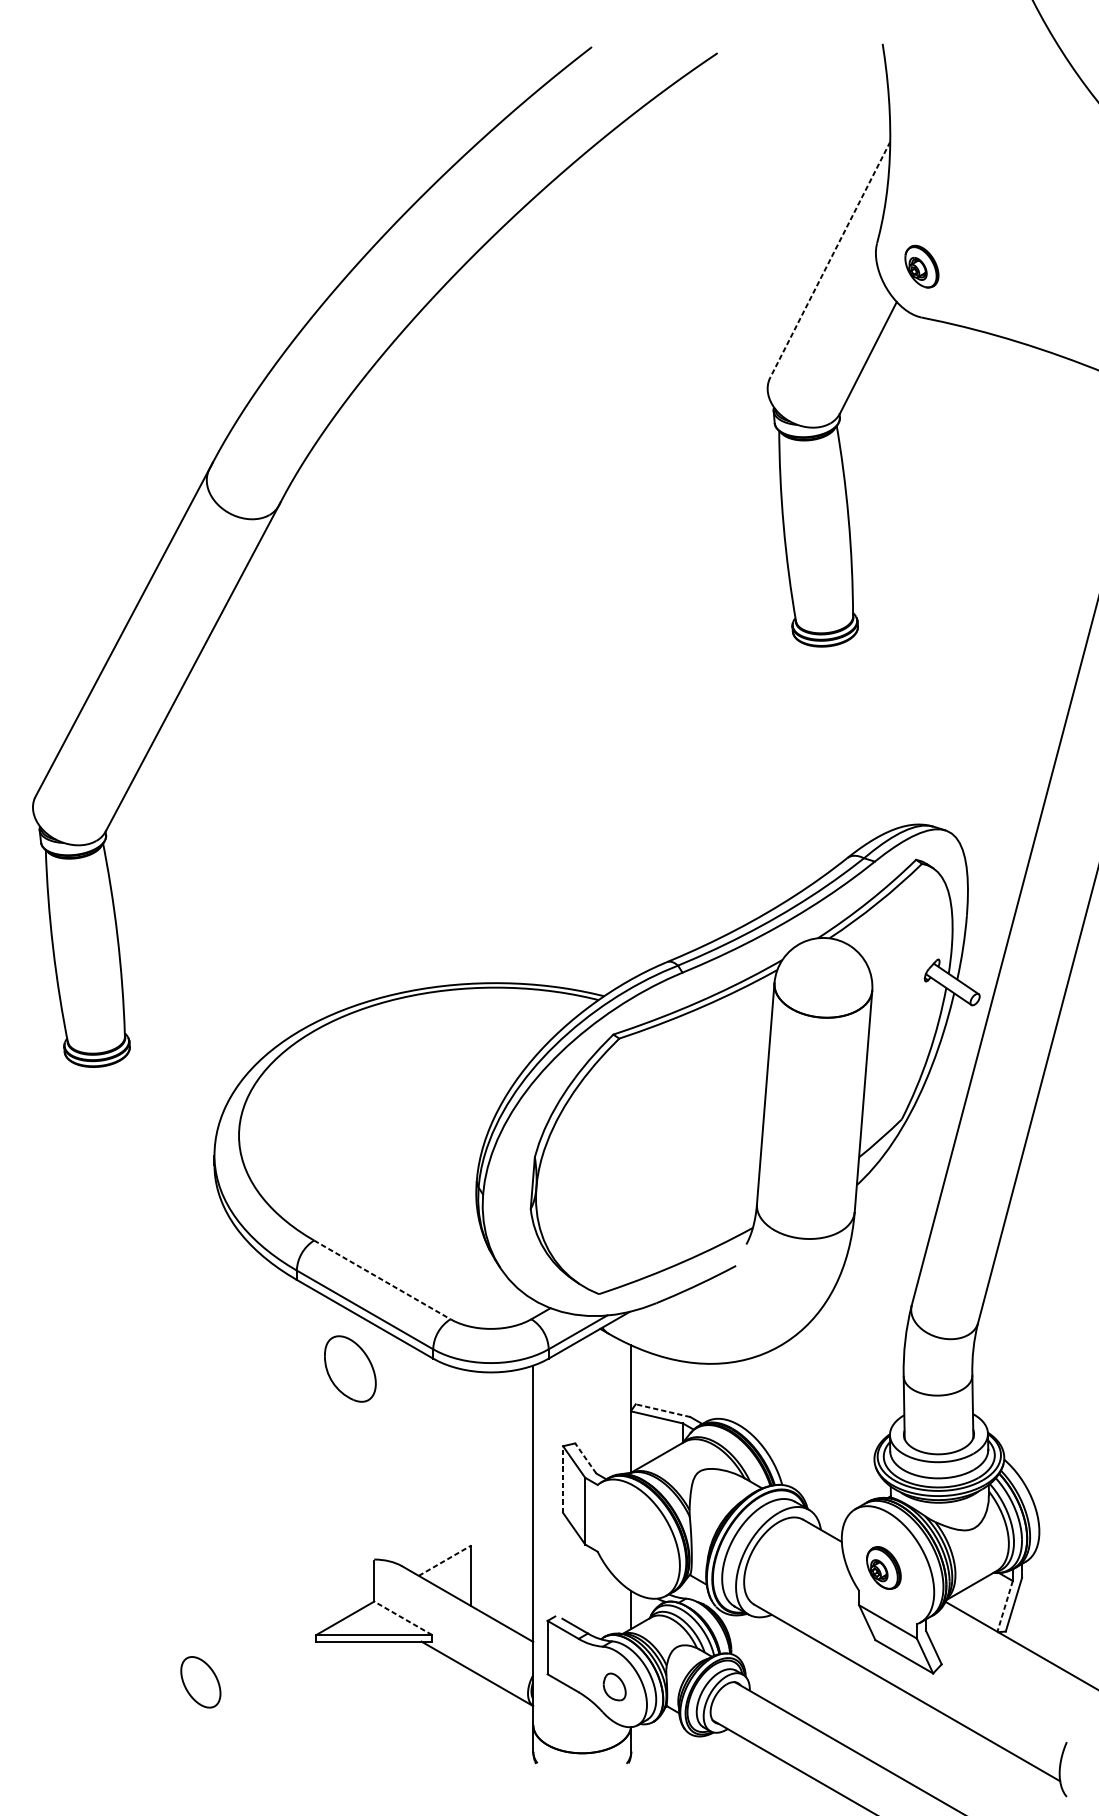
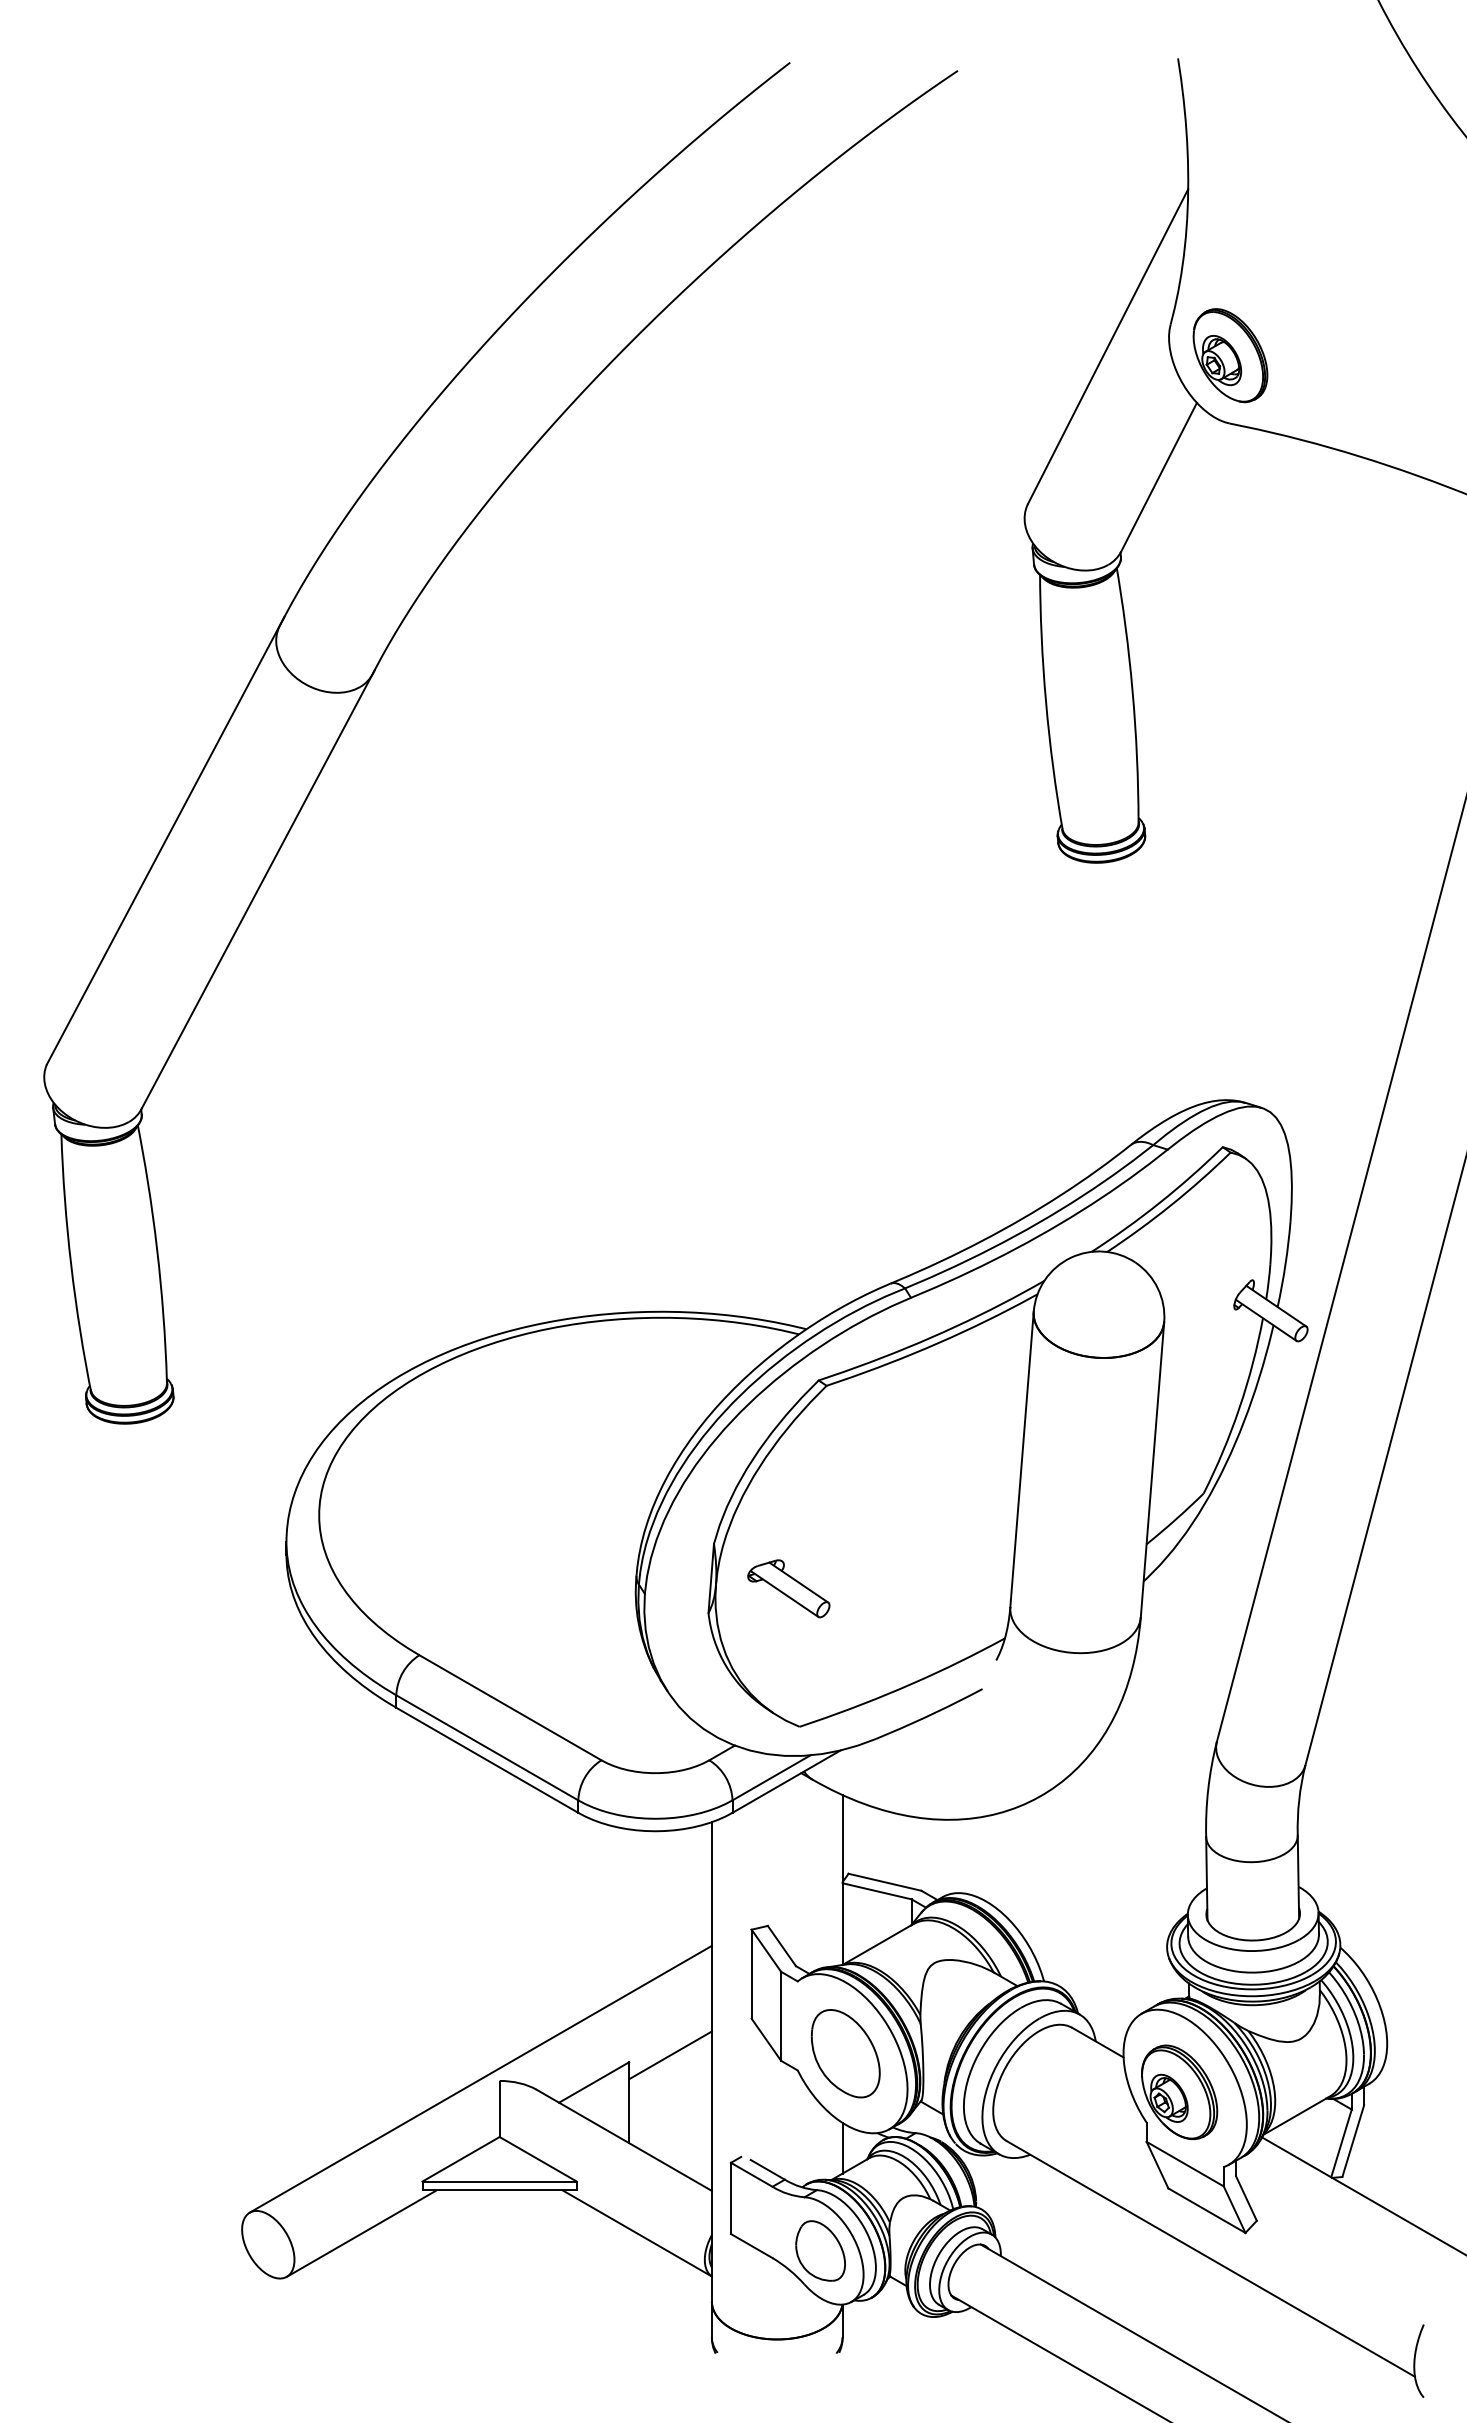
line: (830, 259) -> (1108, 346), dashed -> solid
part: (921, 266) -> (1230, 355), size x1.67
part: (590, 1190) -> (788, 1588), added
line: (382, 1280) -> (510, 1708), dashed -> solid
part: (350, 1368) -> (845, 2053), moved
line: (662, 1410) -> (884, 1882), dashed -> solid
line: (585, 1458) -> (781, 1946), dashed -> solid
line: (562, 1479) -> (751, 1974), dashed -> solid
line: (502, 1540) -> (670, 2055), added
line: (359, 1557) -> (480, 2078), added
line: (445, 1560) -> (594, 2082), dashed -> solid
part: (883, 1567) -> (1179, 2091), size x1.67
line: (1005, 1606) -> (1341, 2143), dashed -> solid
line: (403, 1618) -> (538, 2159), dashed -> solid
line: (270, 1673) -> (361, 2233), added
part: (614, 1686) -> (820, 2250), size x1.67

